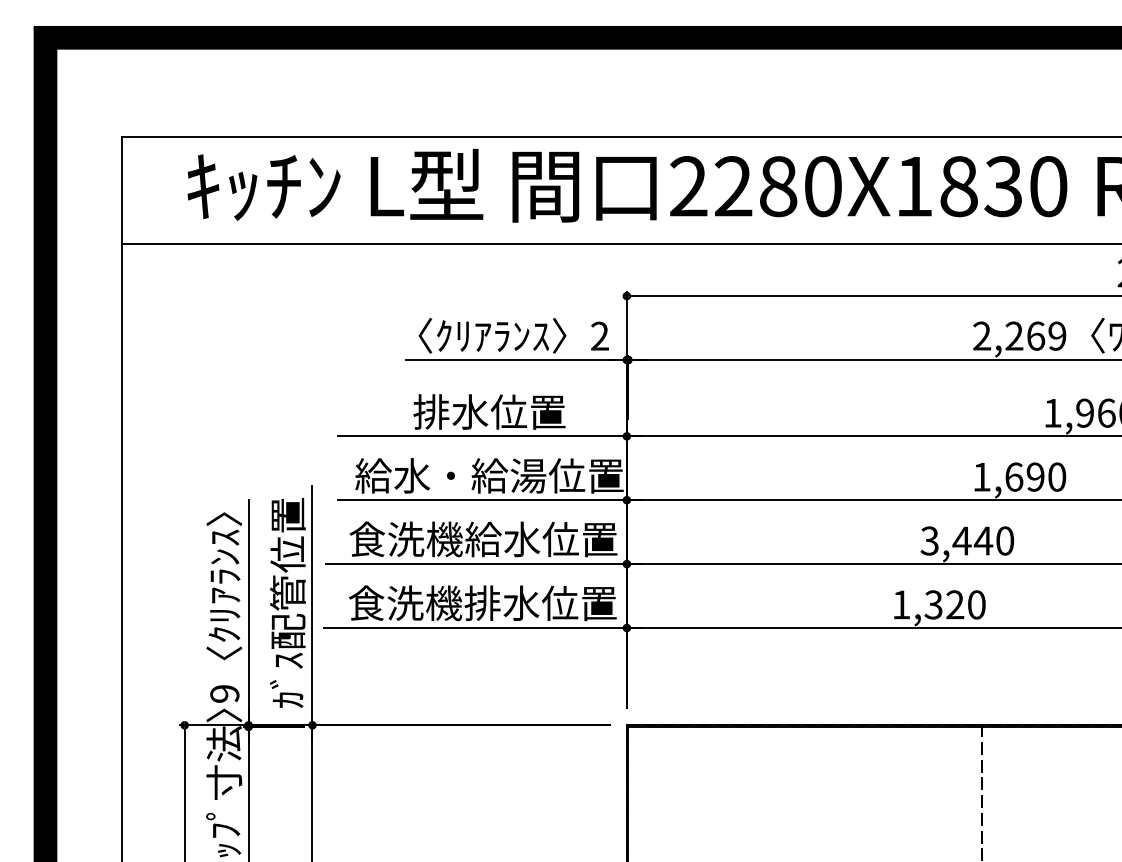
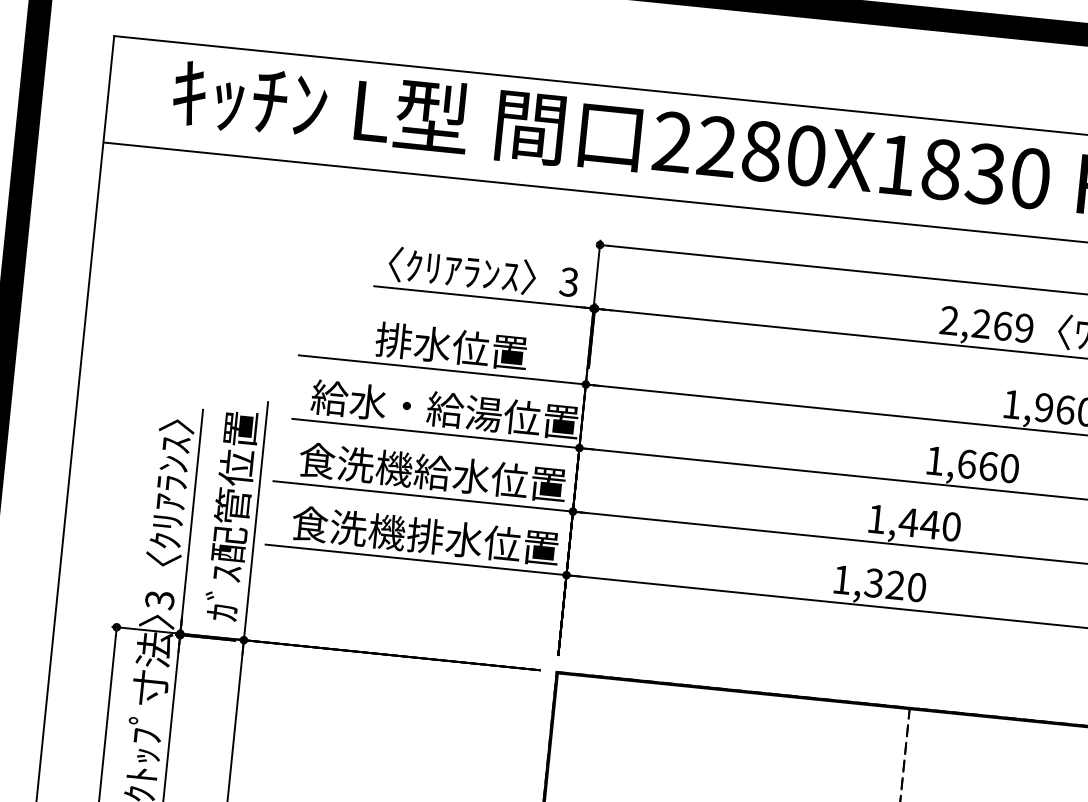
text: (599, 336) -> (568, 282), 2 -> 3
text: (1035, 476) -> (988, 465), 1,690 -> 1,660
text: (929, 540) -> (876, 518), 3,440 -> 1,440
text: (224, 694) -> (159, 600), 9 -> 3

